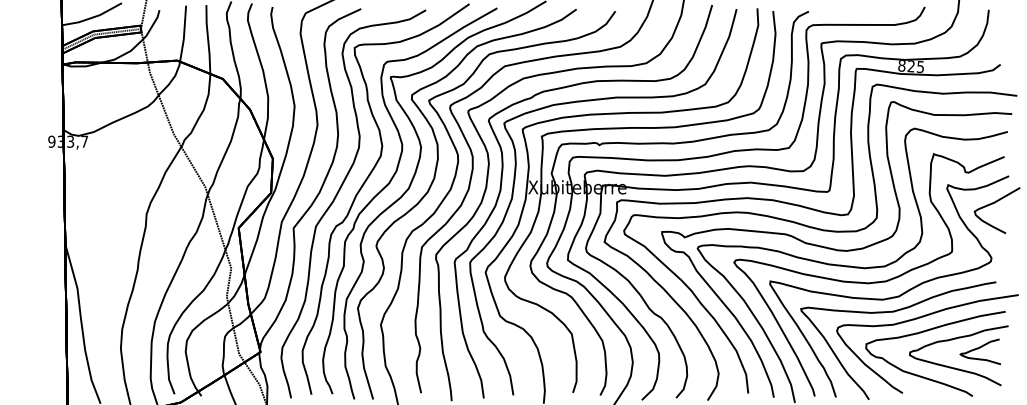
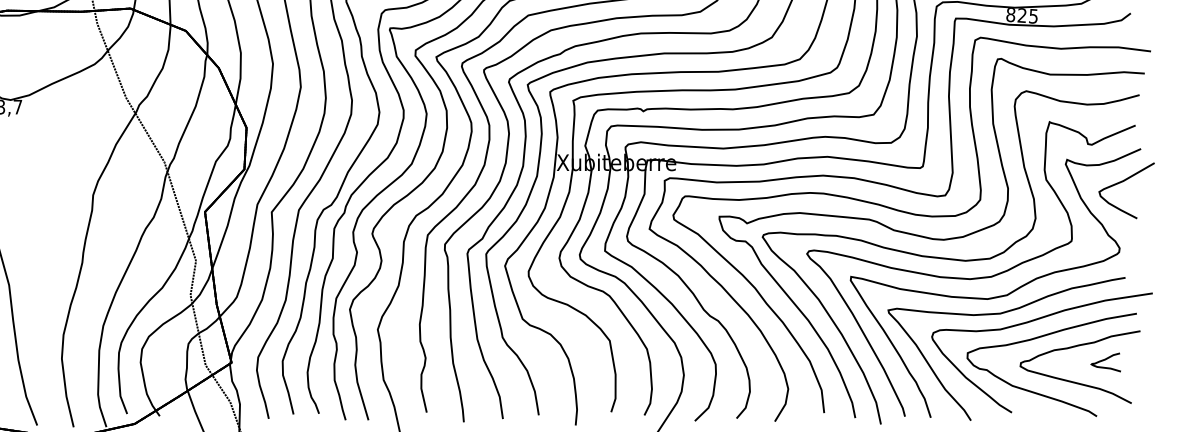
part: (979, 351) -> (1105, 361), size x0.6

